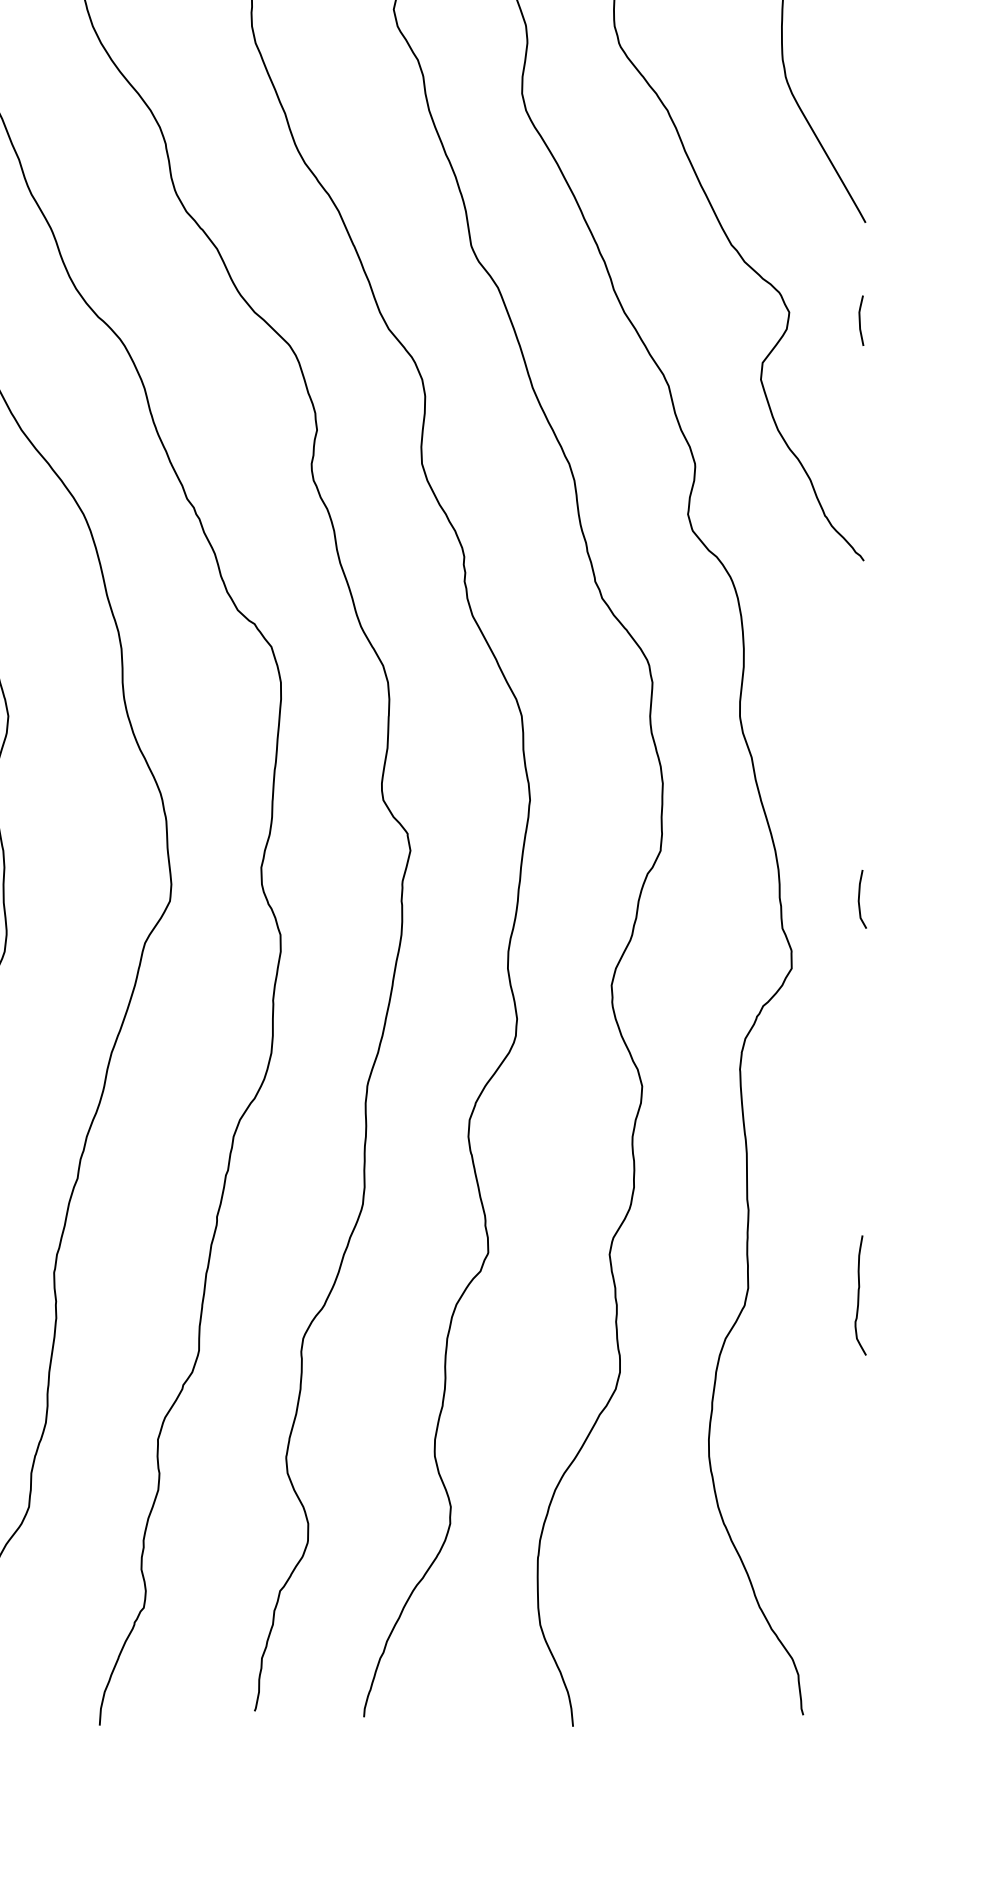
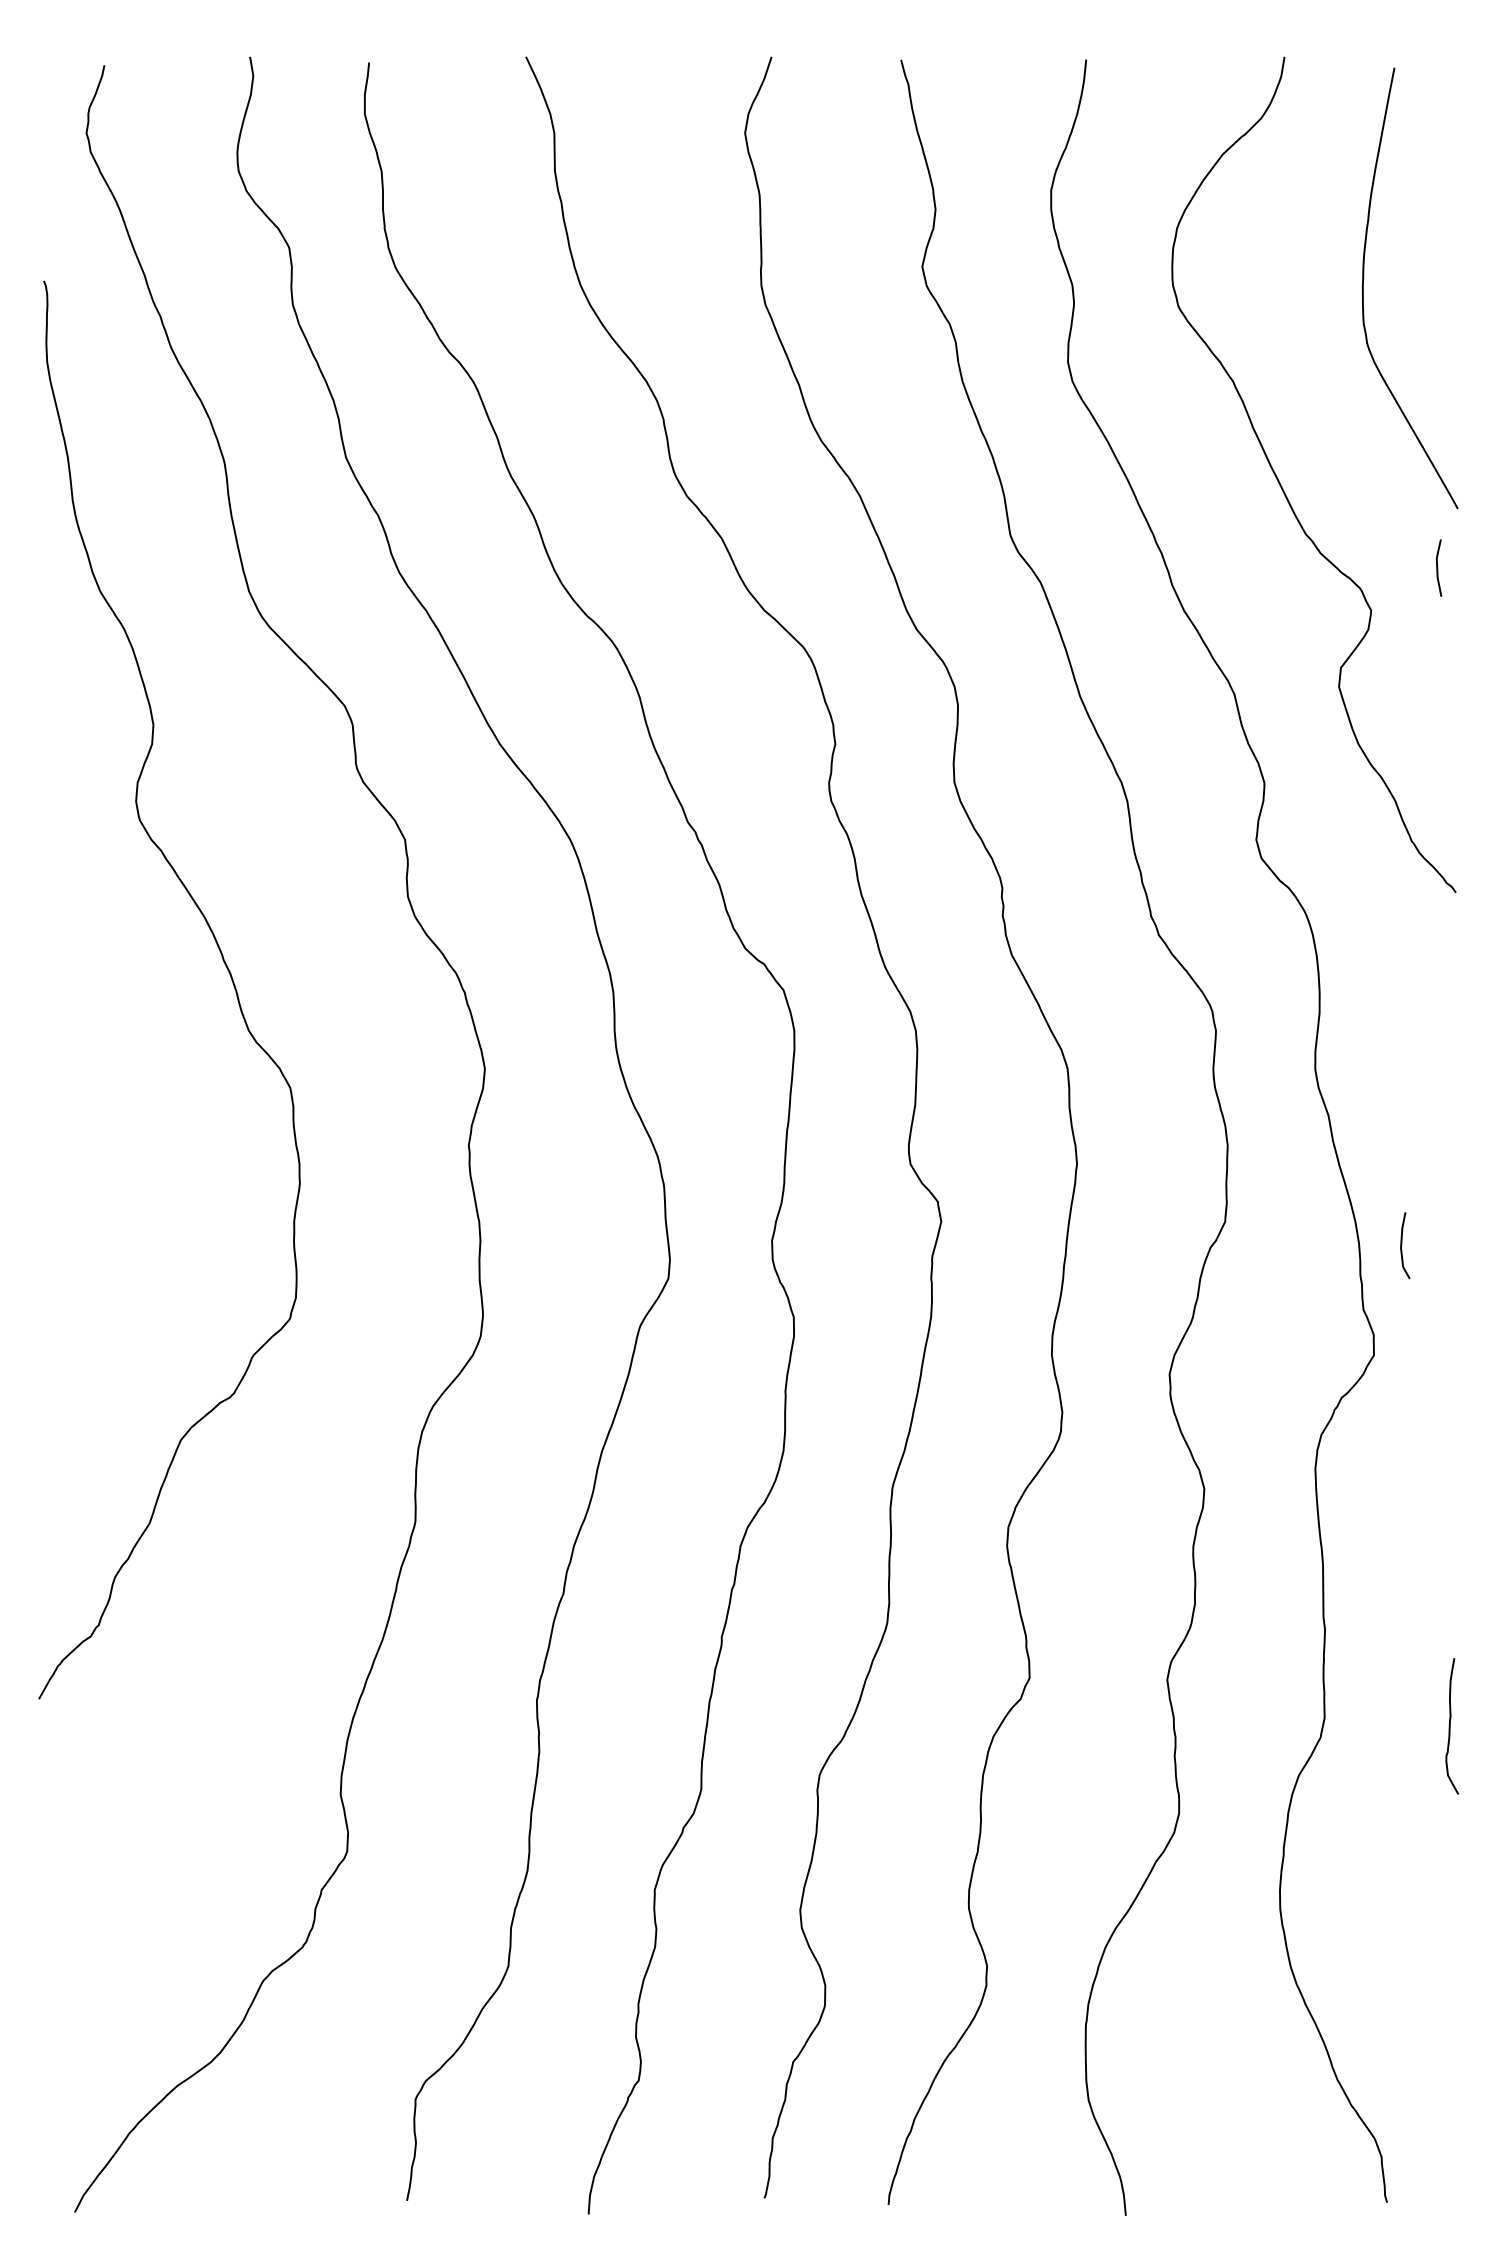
line: (860, 320) -> (1438, 567), moved
line: (860, 899) -> (1402, 1245), moved

